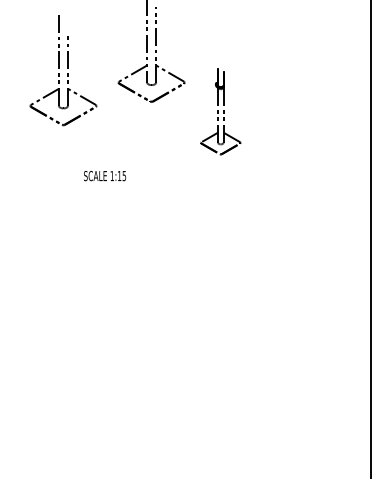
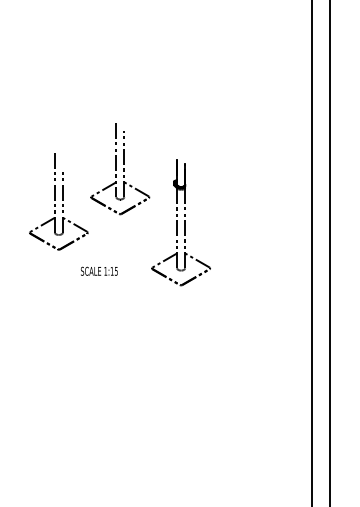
part: (63, 70) -> (58, 201), moved
part: (220, 111) -> (180, 222), size x1.67
text: (105, 175) -> (99, 270), moved

